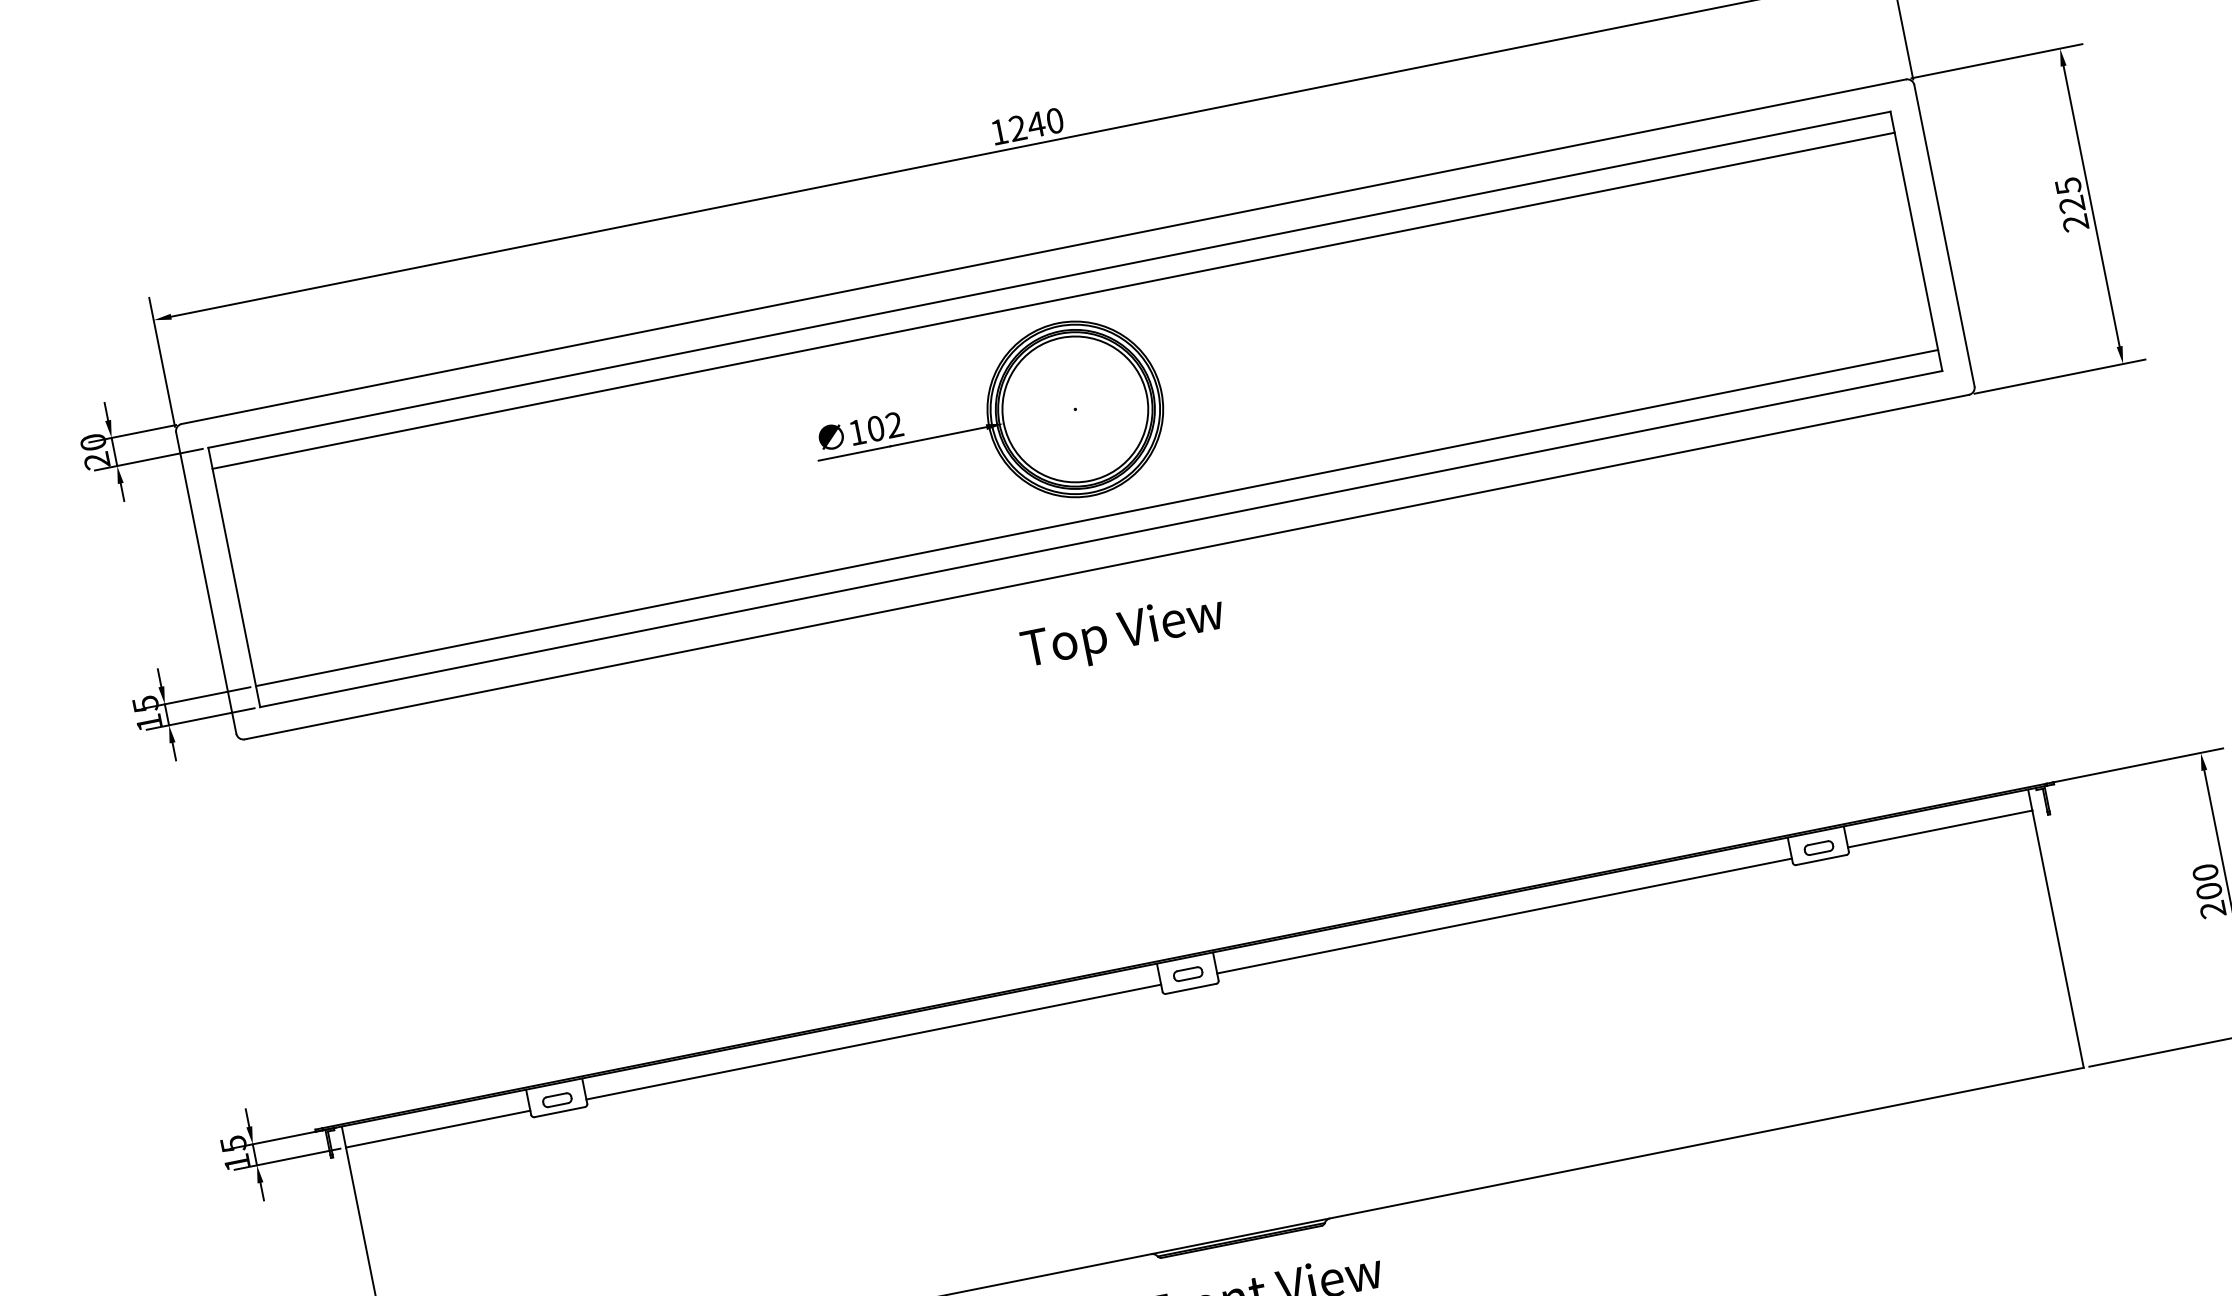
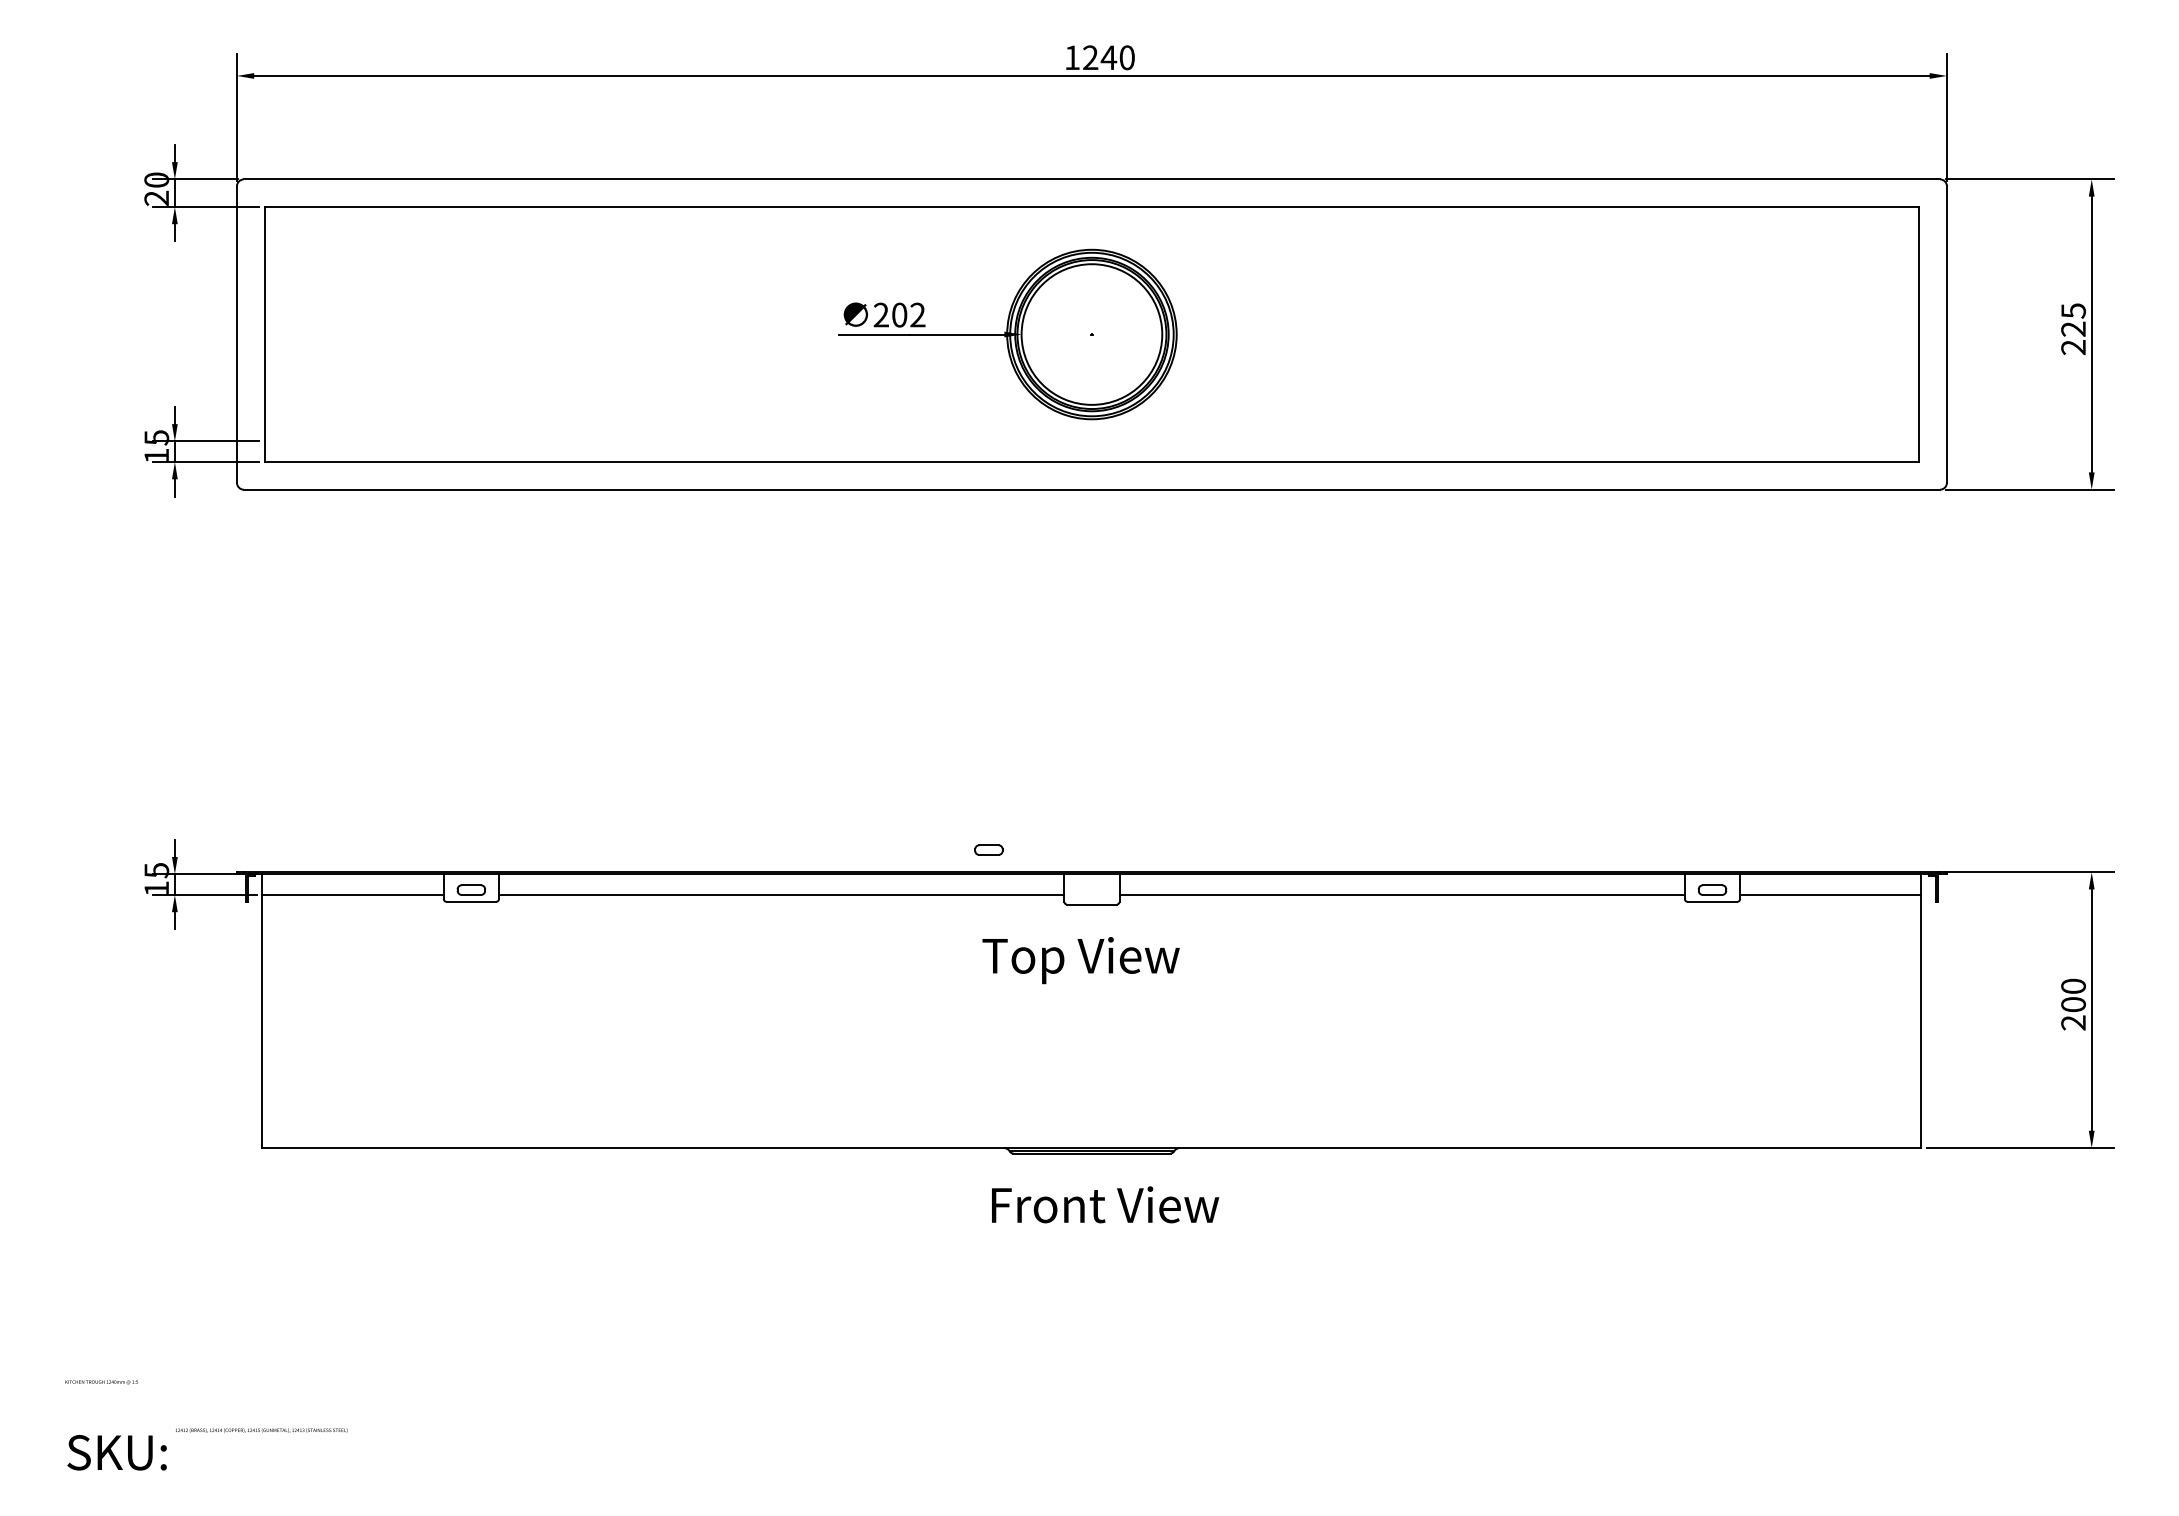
line: (1053, 300) -> (1091, 227), removed
text: (856, 431) -> (880, 314), 102 -> 202
line: (1096, 518) -> (1091, 441), removed
text: (1123, 634) -> (1080, 960), moved
part: (1187, 973) -> (988, 849), moved

